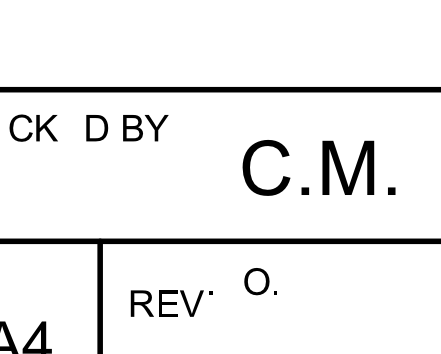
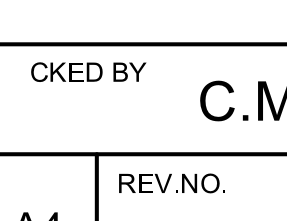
fill: (72, 127) -> (76, 71), added
fill: (227, 281) -> (189, 183), added
part: (166, 303) -> (144, 183), moved

